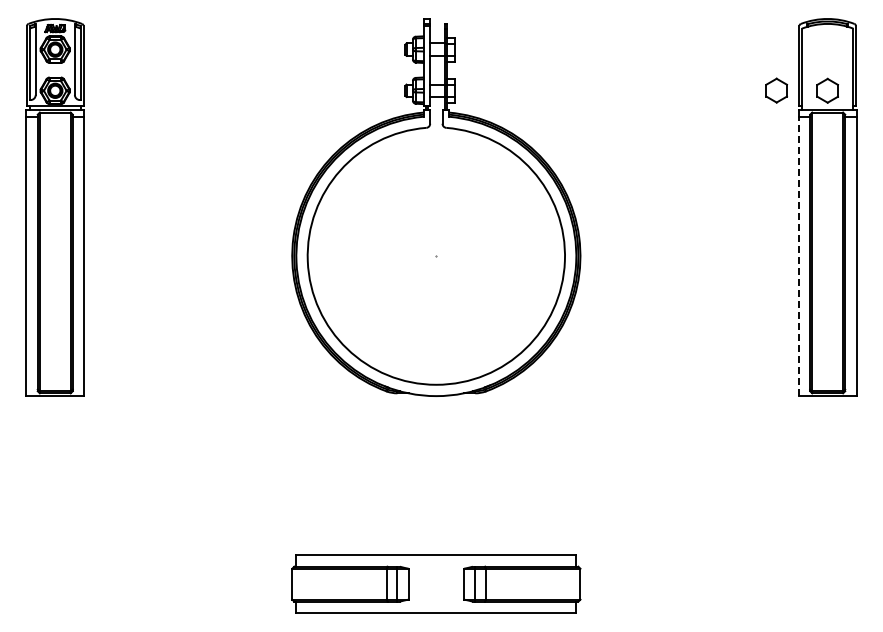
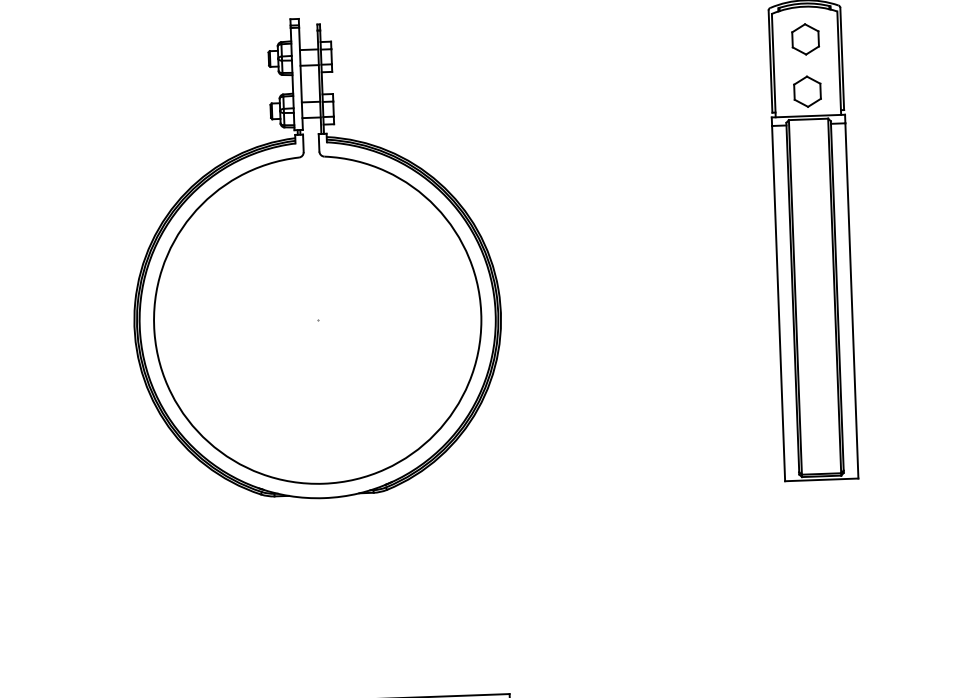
part: (776, 90) -> (805, 39), moved
line: (798, 256) -> (778, 303), dashed -> solid

